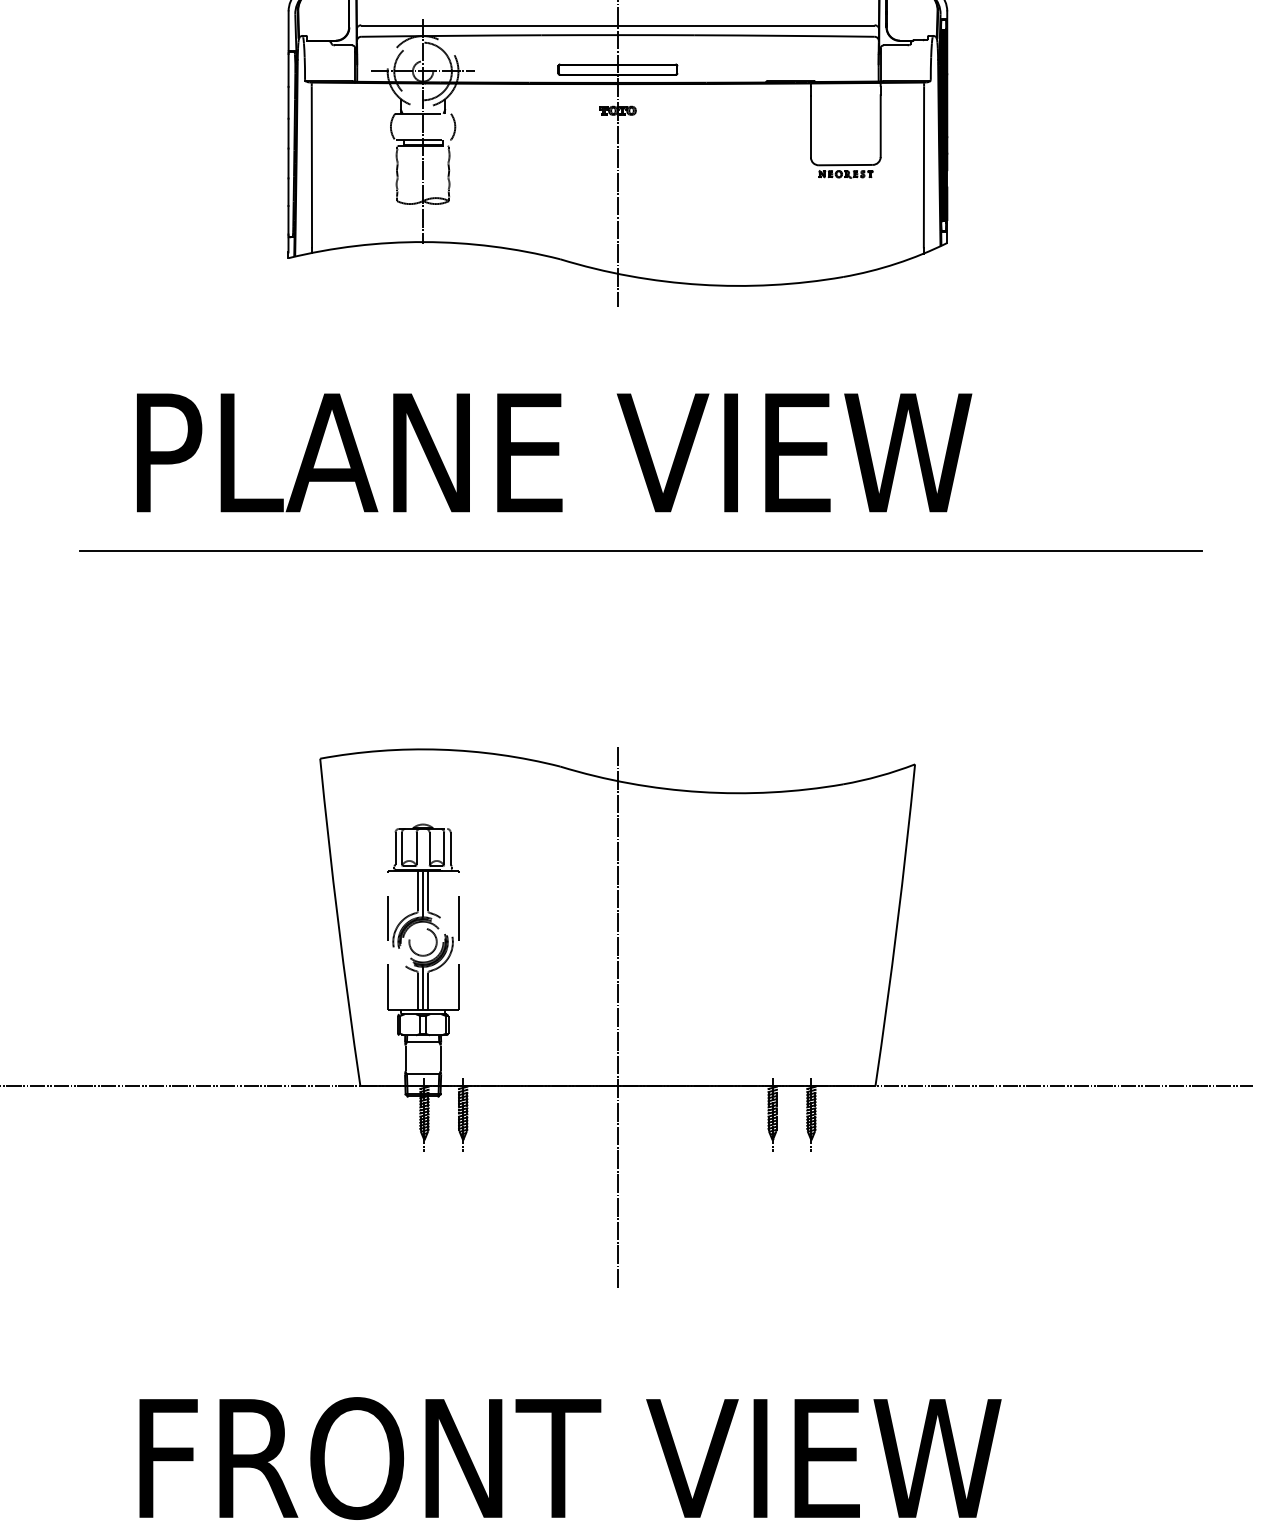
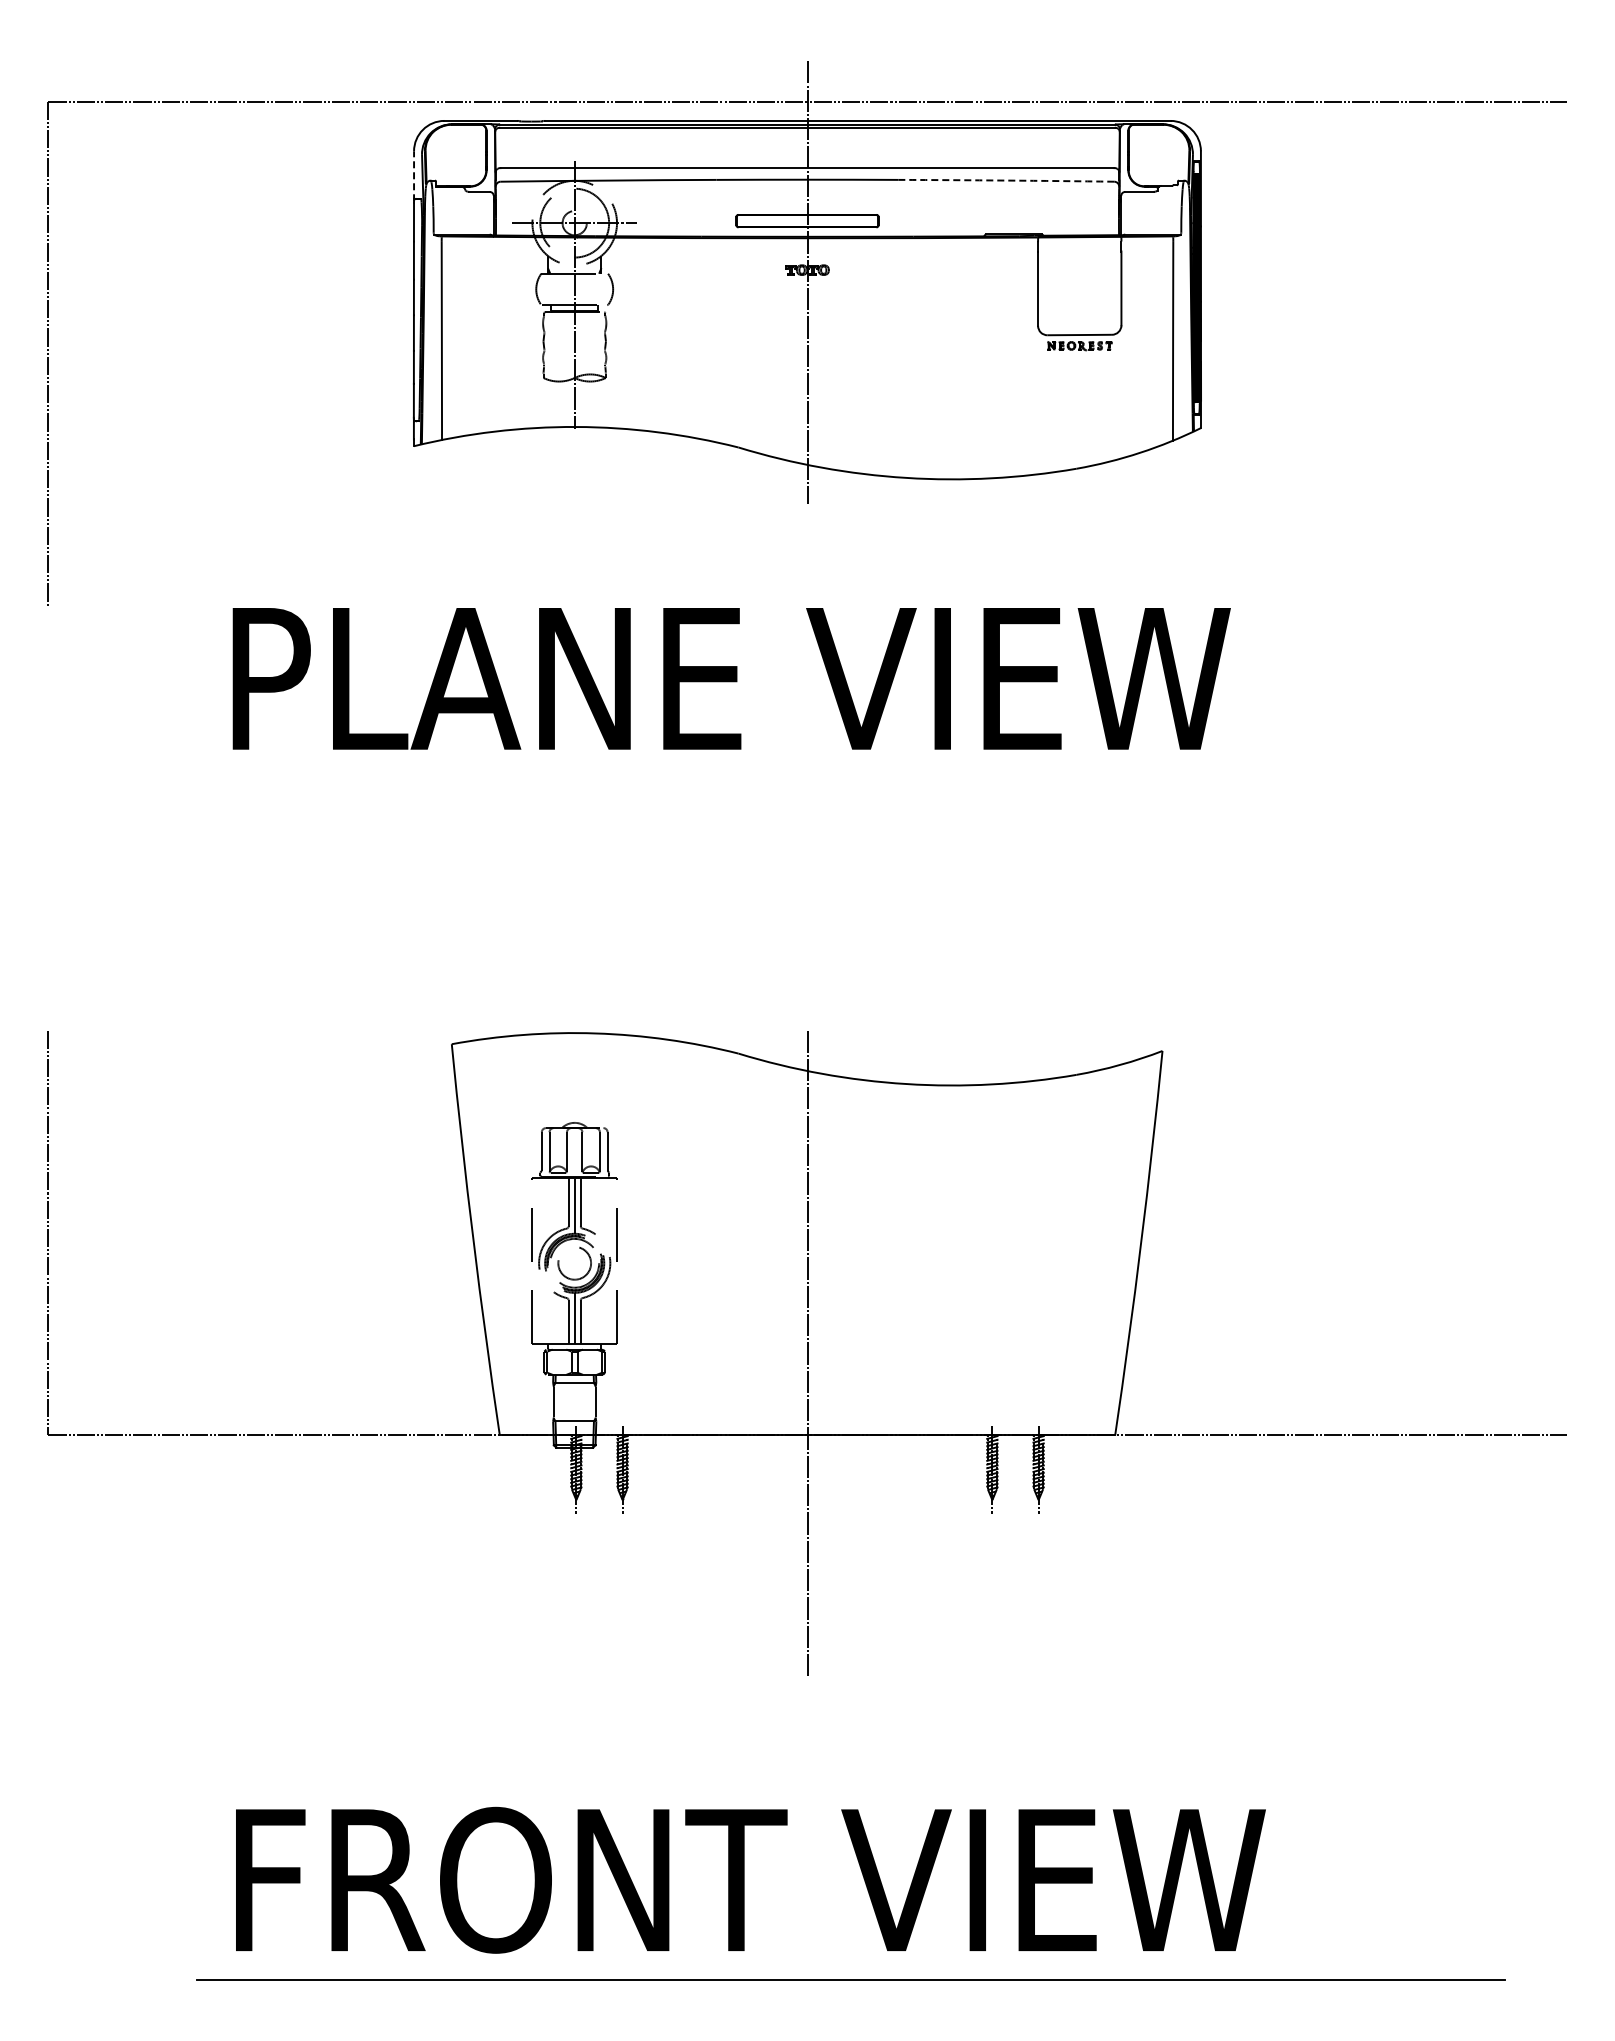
line: (288, 32) -> (414, 176), solid -> dashed
arc: (784, 35) -> (1006, 180), solid -> dashed
line: (640, 551) -> (834, 796), removed

